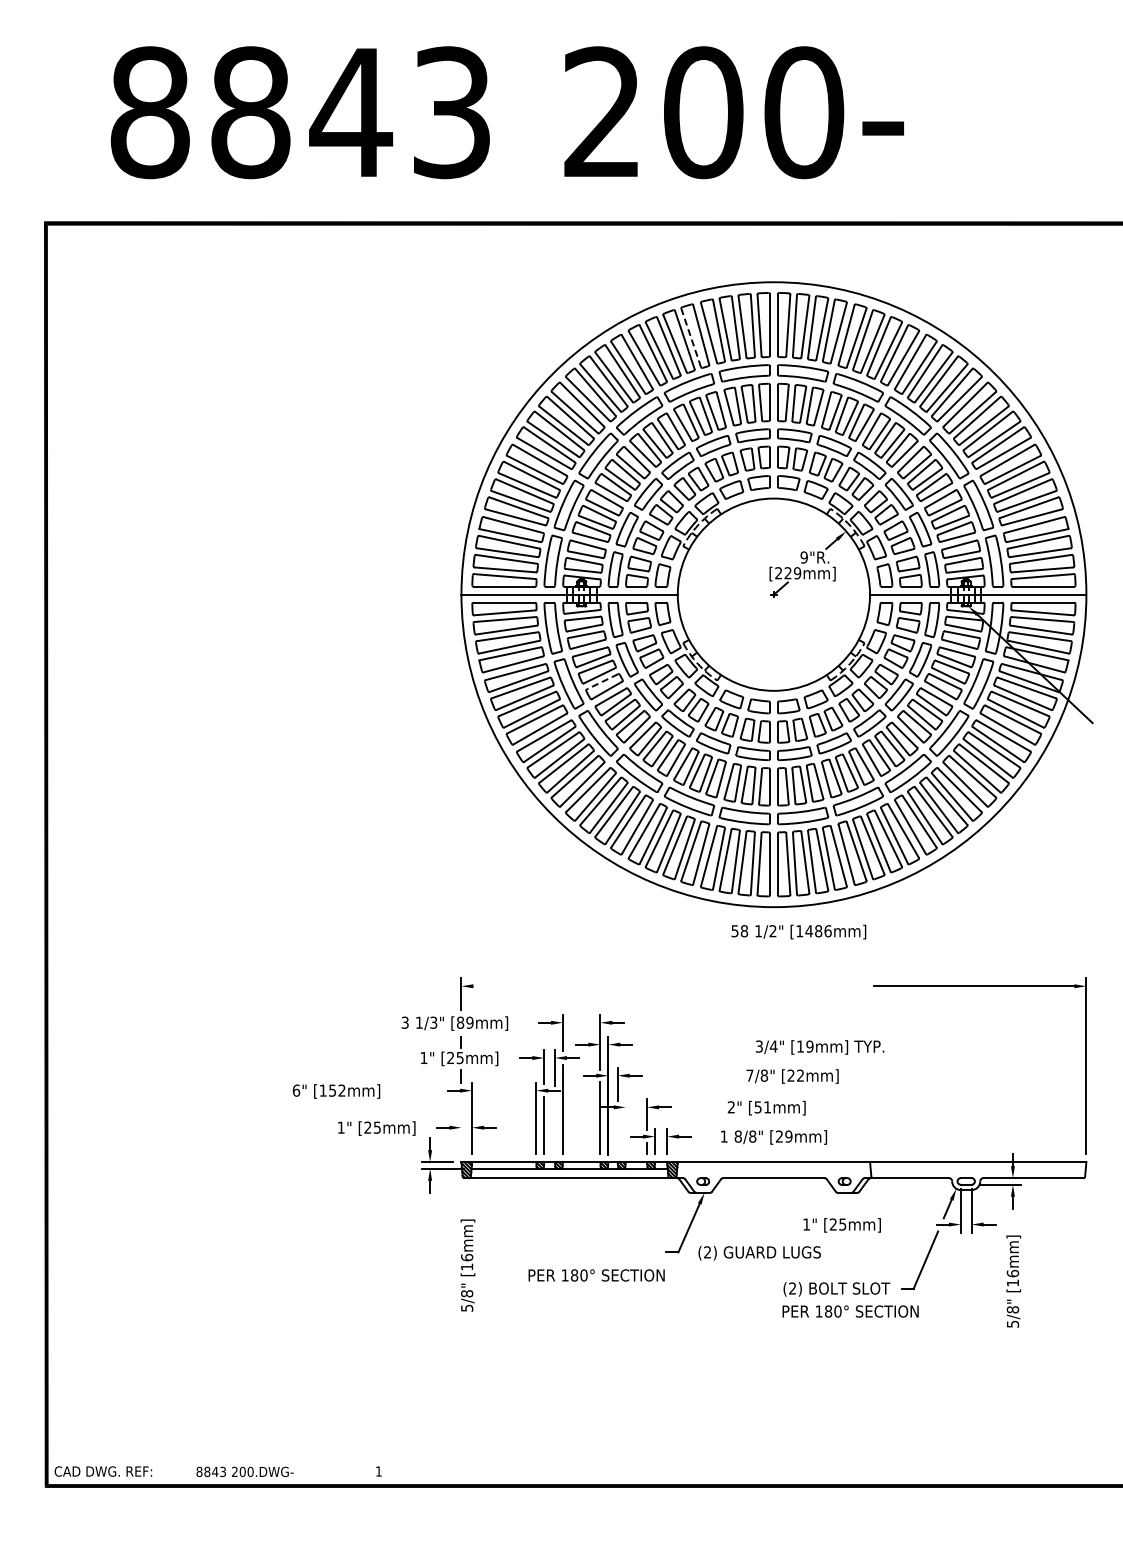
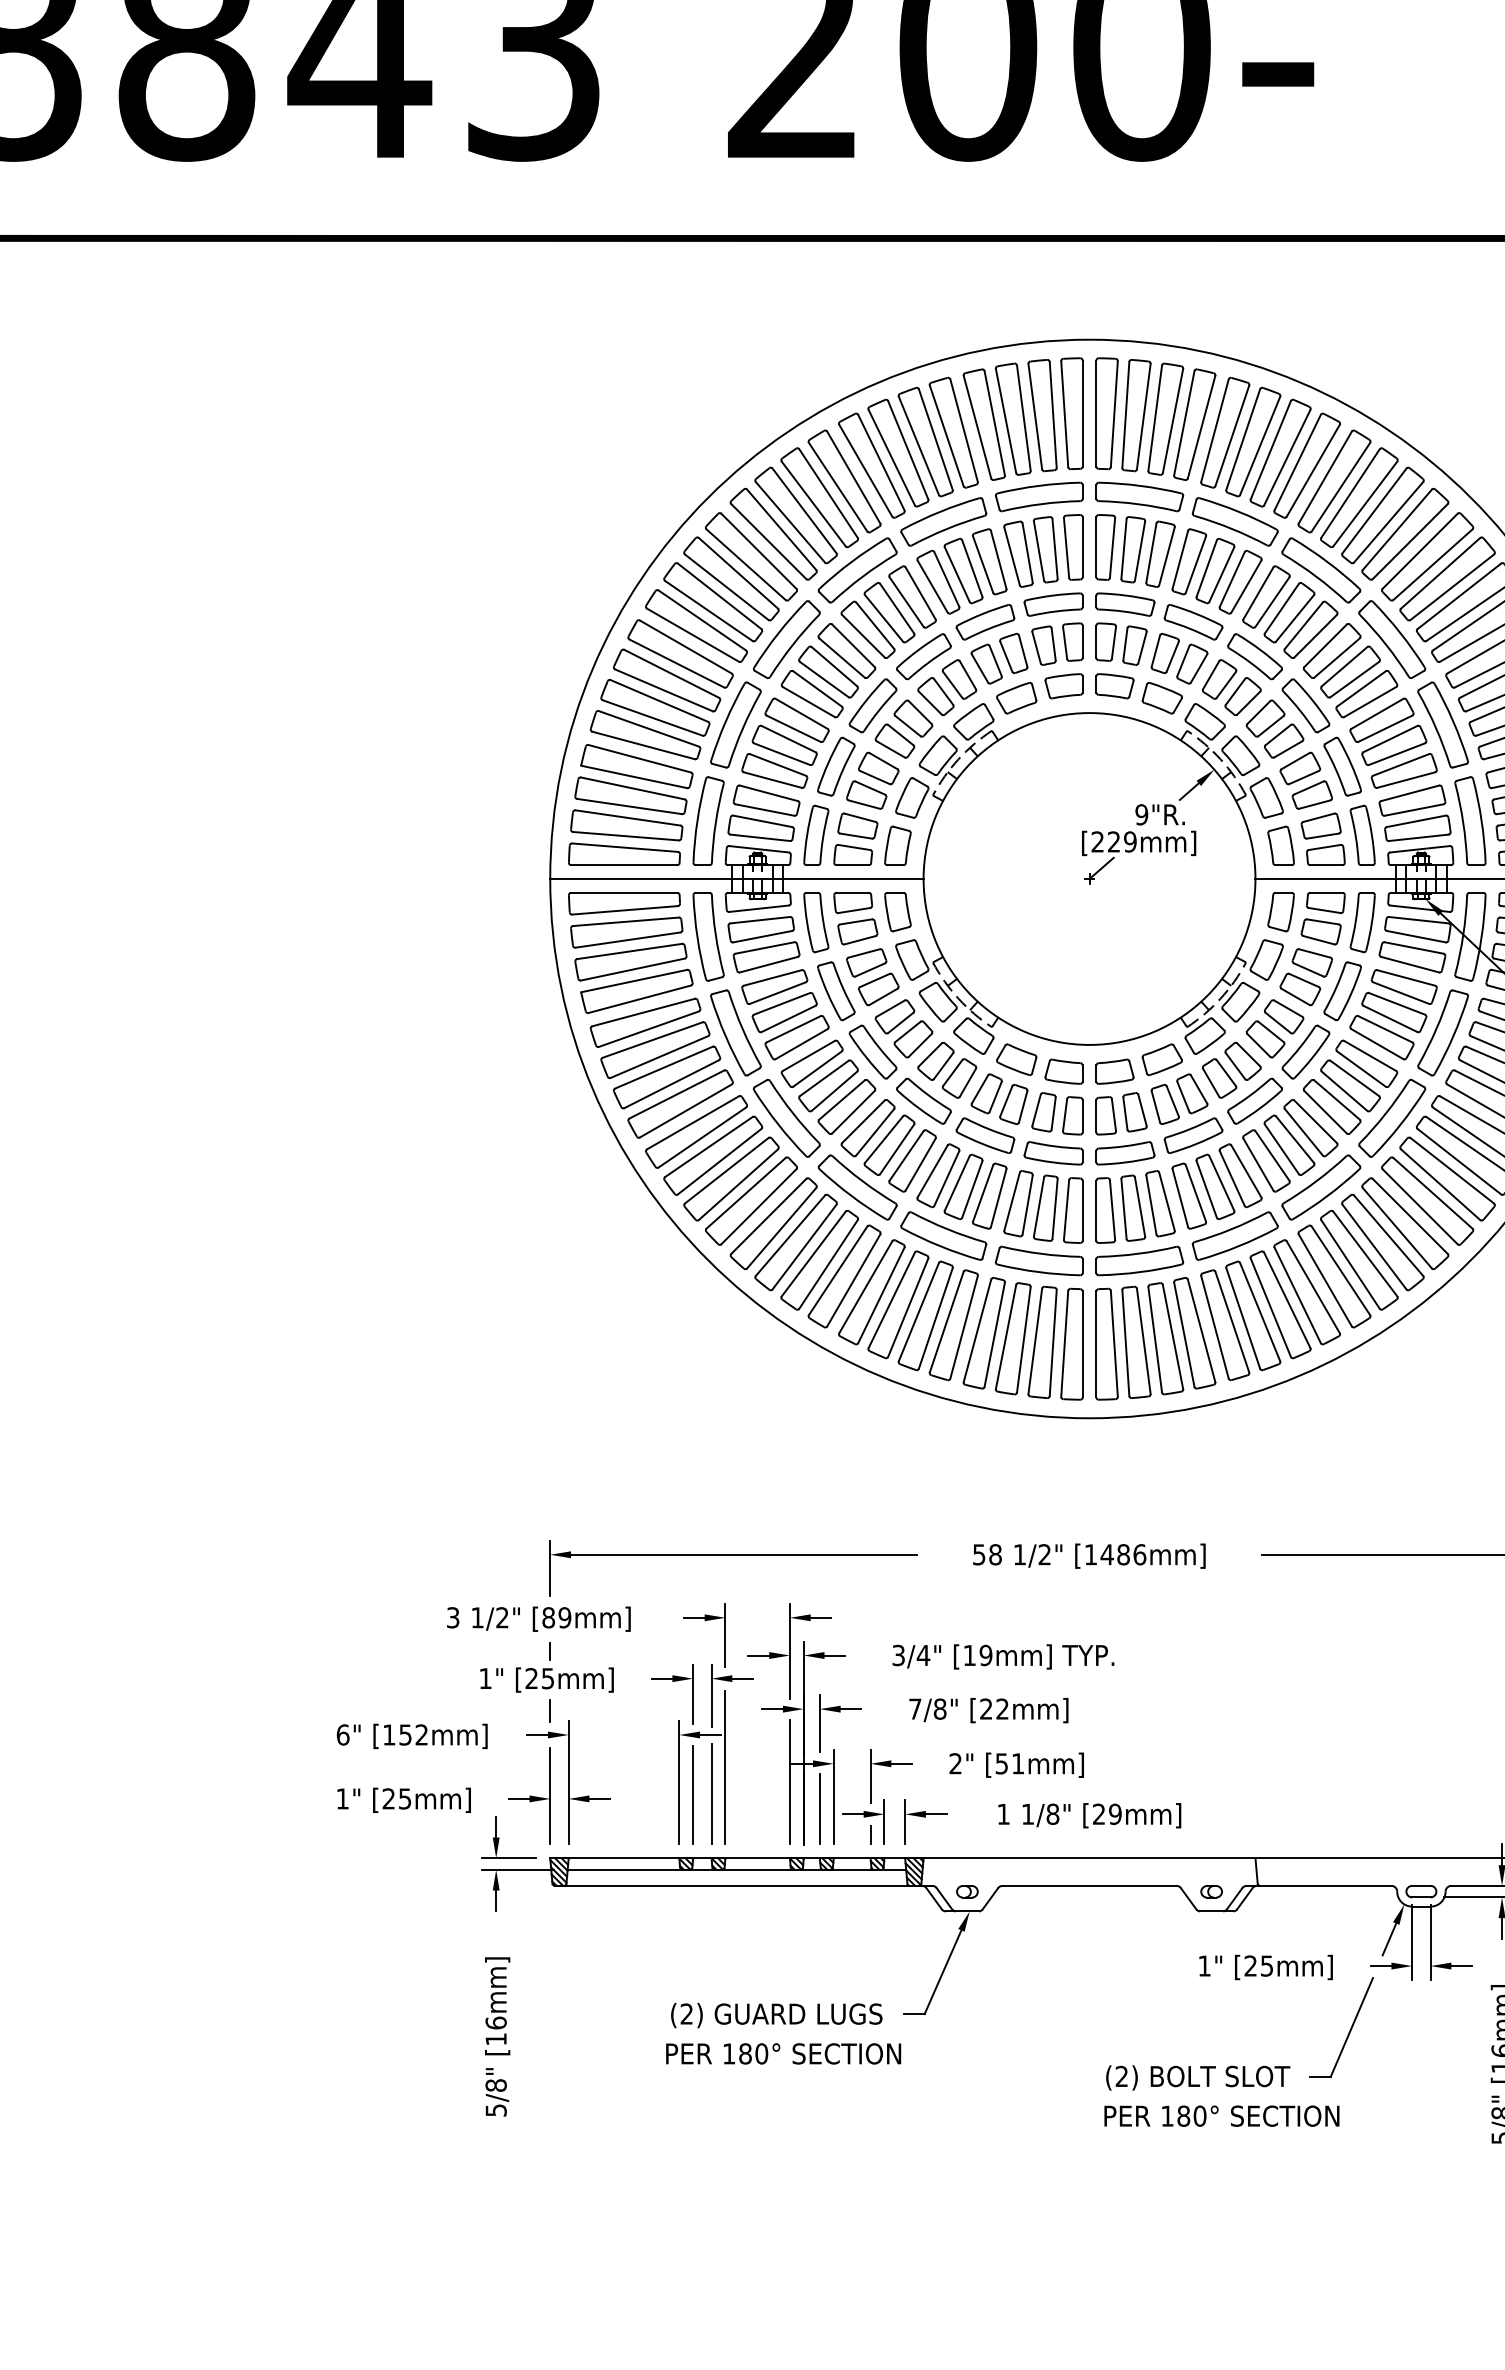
line: (691, 338) -> (947, 436), dashed -> solid
line: (602, 682) -> (793, 1030), dashed -> solid
text: (798, 931) -> (1088, 1555), moved
line: (573, 986) -> (743, 1555), added
text: (433, 1022) -> (501, 1617), 1/3" -> 1/2"
text: (819, 1047) -> (1002, 1657), moved
text: (792, 1076) -> (988, 1710), moved
text: (336, 1091) -> (412, 1736), moved
text: (766, 1107) -> (1016, 1764), moved
line: (461, 1125) -> (550, 1795), added
line: (554, 1125) -> (710, 1795), added
line: (625, 1126) -> (833, 1796), added
line: (617, 1133) -> (819, 1808), added
text: (737, 1136) -> (1026, 1814), 8/8" -> 1/8"
text: (841, 1225) -> (1264, 1967), moved
text: (759, 1253) -> (776, 2016), moved
text: (467, 1265) -> (496, 2036), moved

